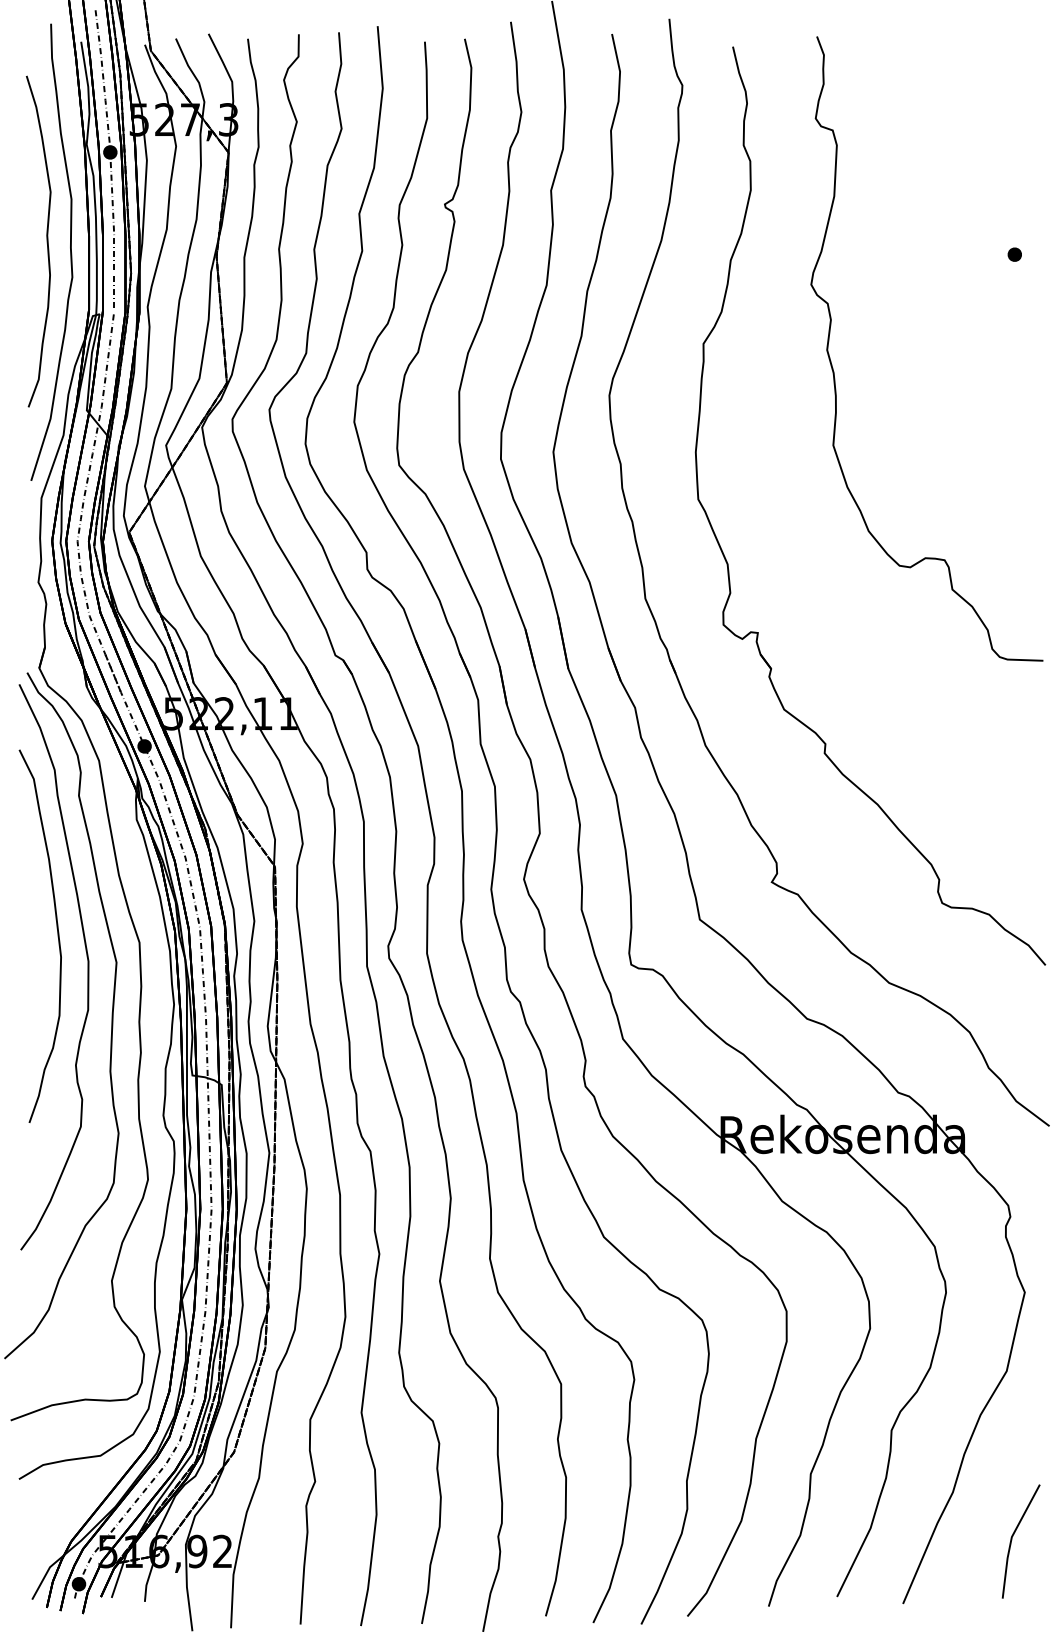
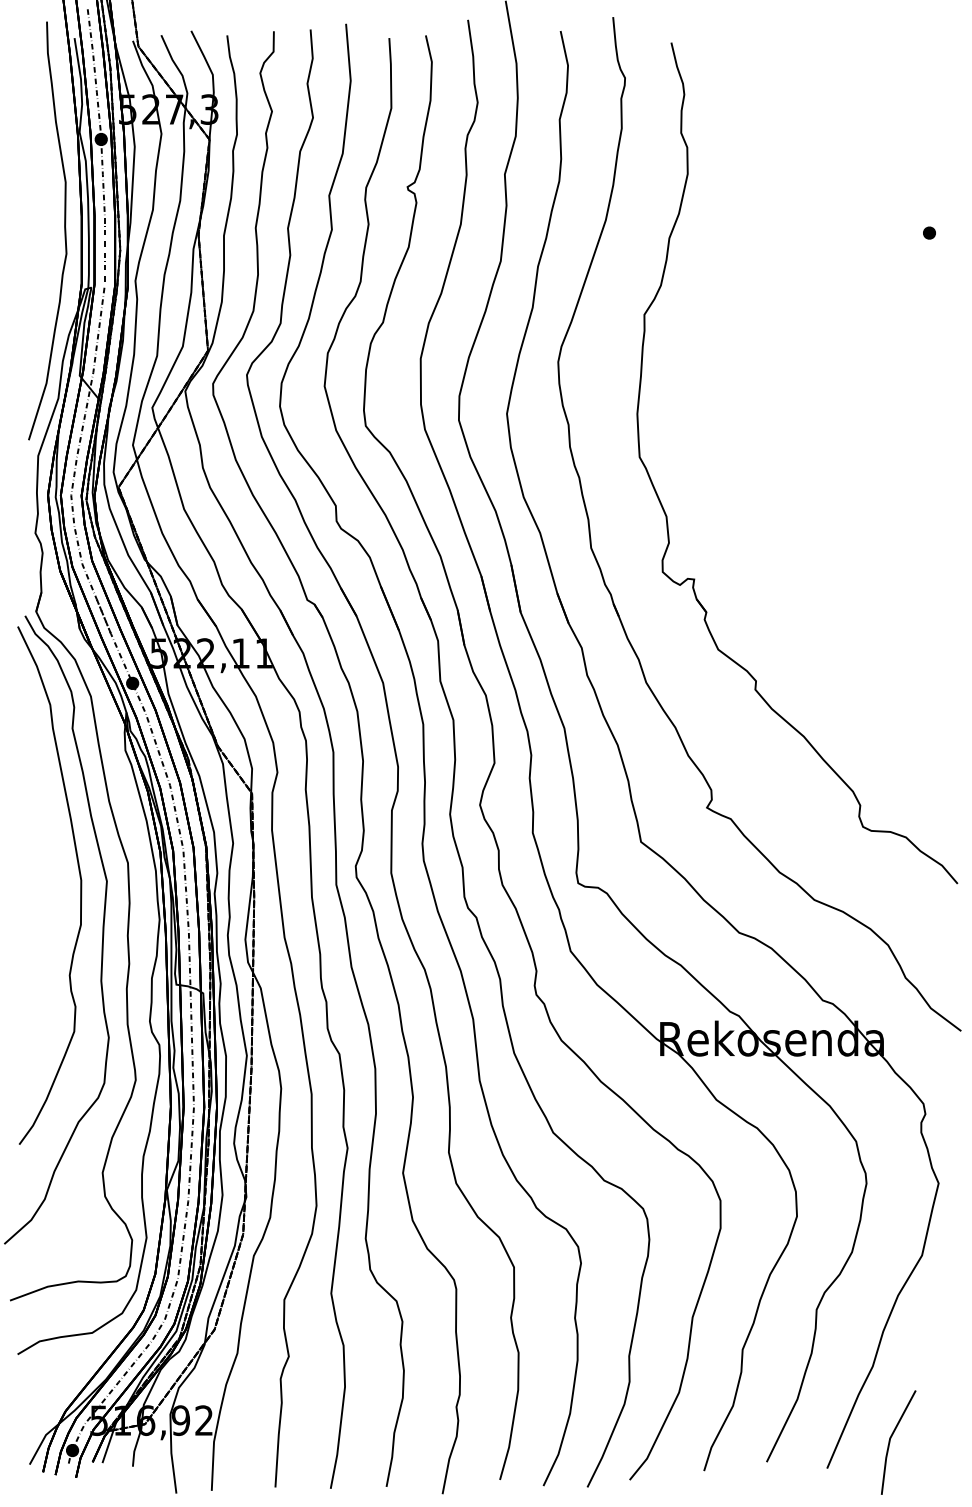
curve: (46, 241) -> (42, 221), removed
curve: (834, 371) -> (764, 340), removed
curve: (57, 935) -> (52, 856), removed
line: (1012, 1540) -> (890, 1441), moved

